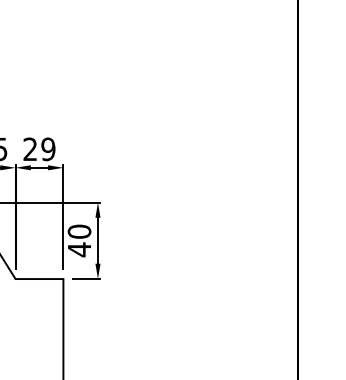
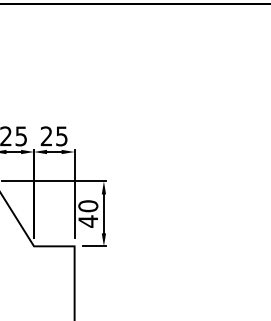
text: (48, 148) -> (61, 135), 29 -> 25

